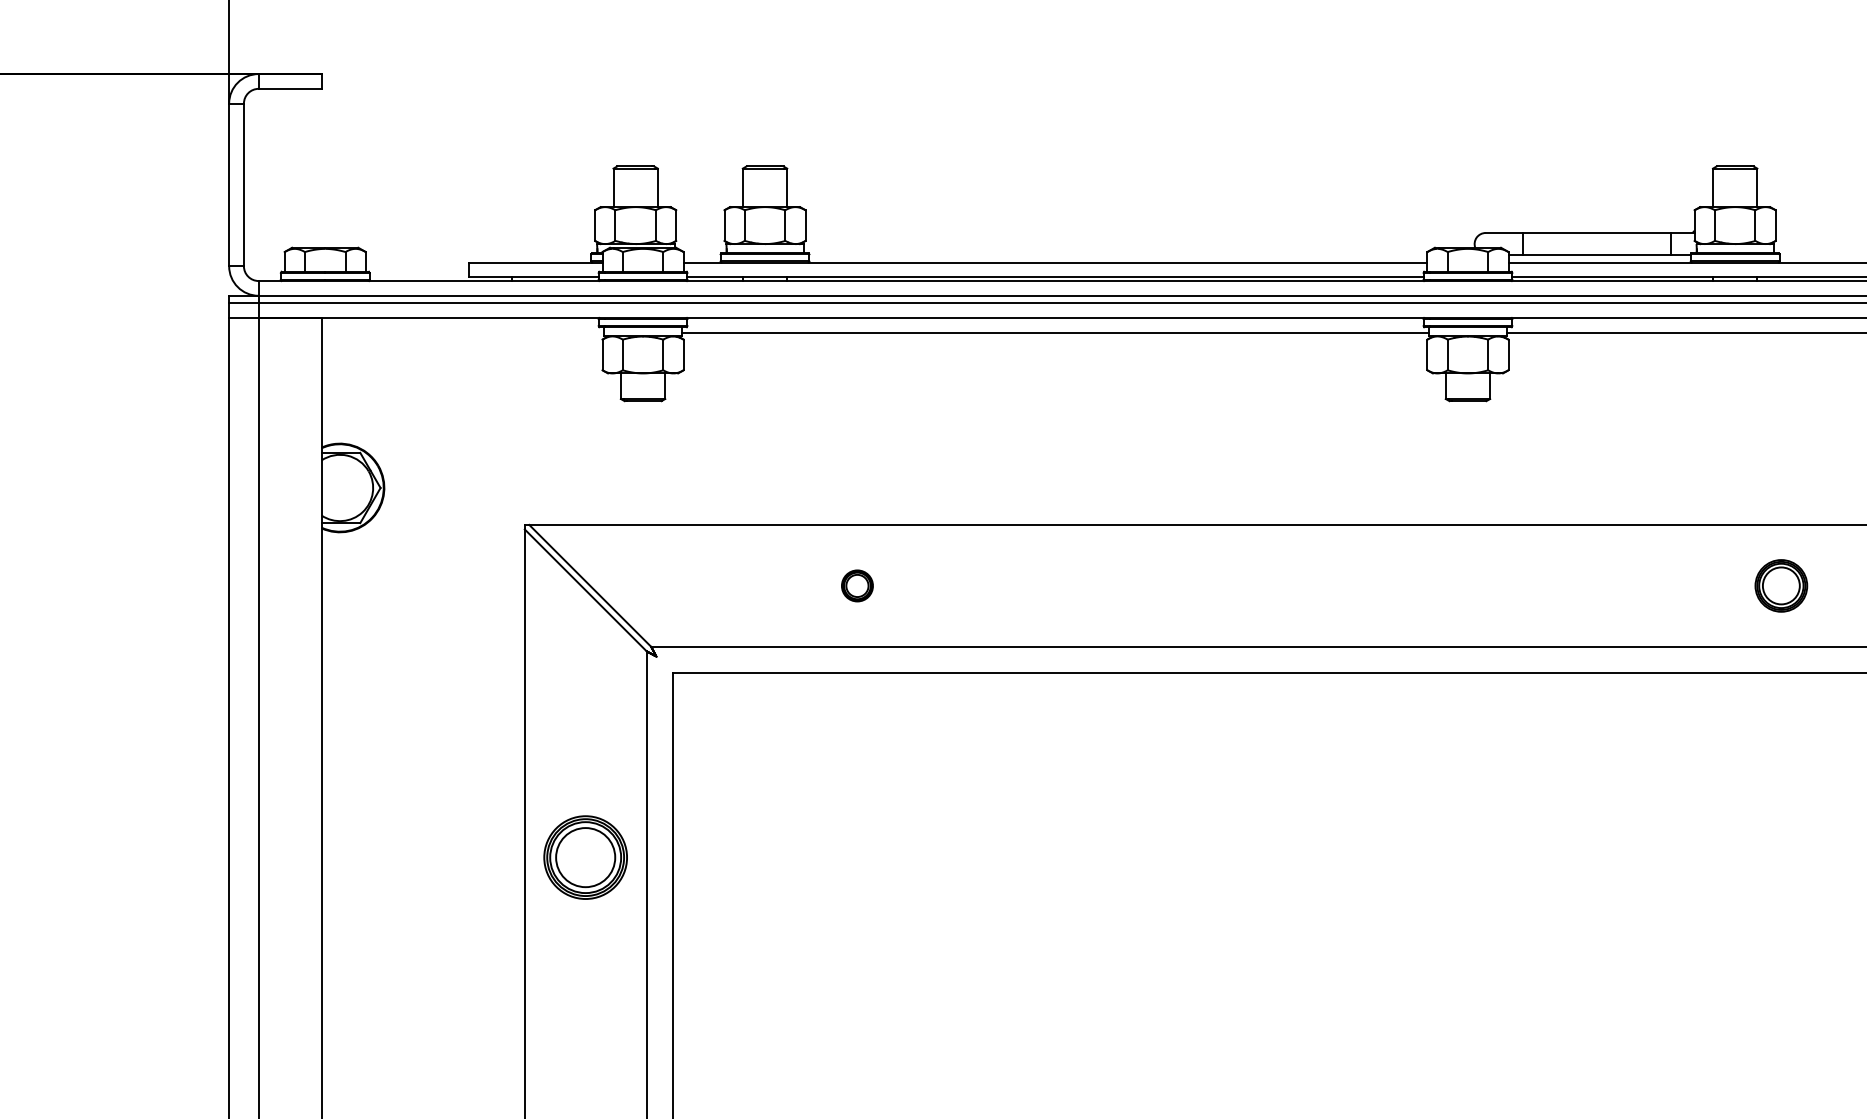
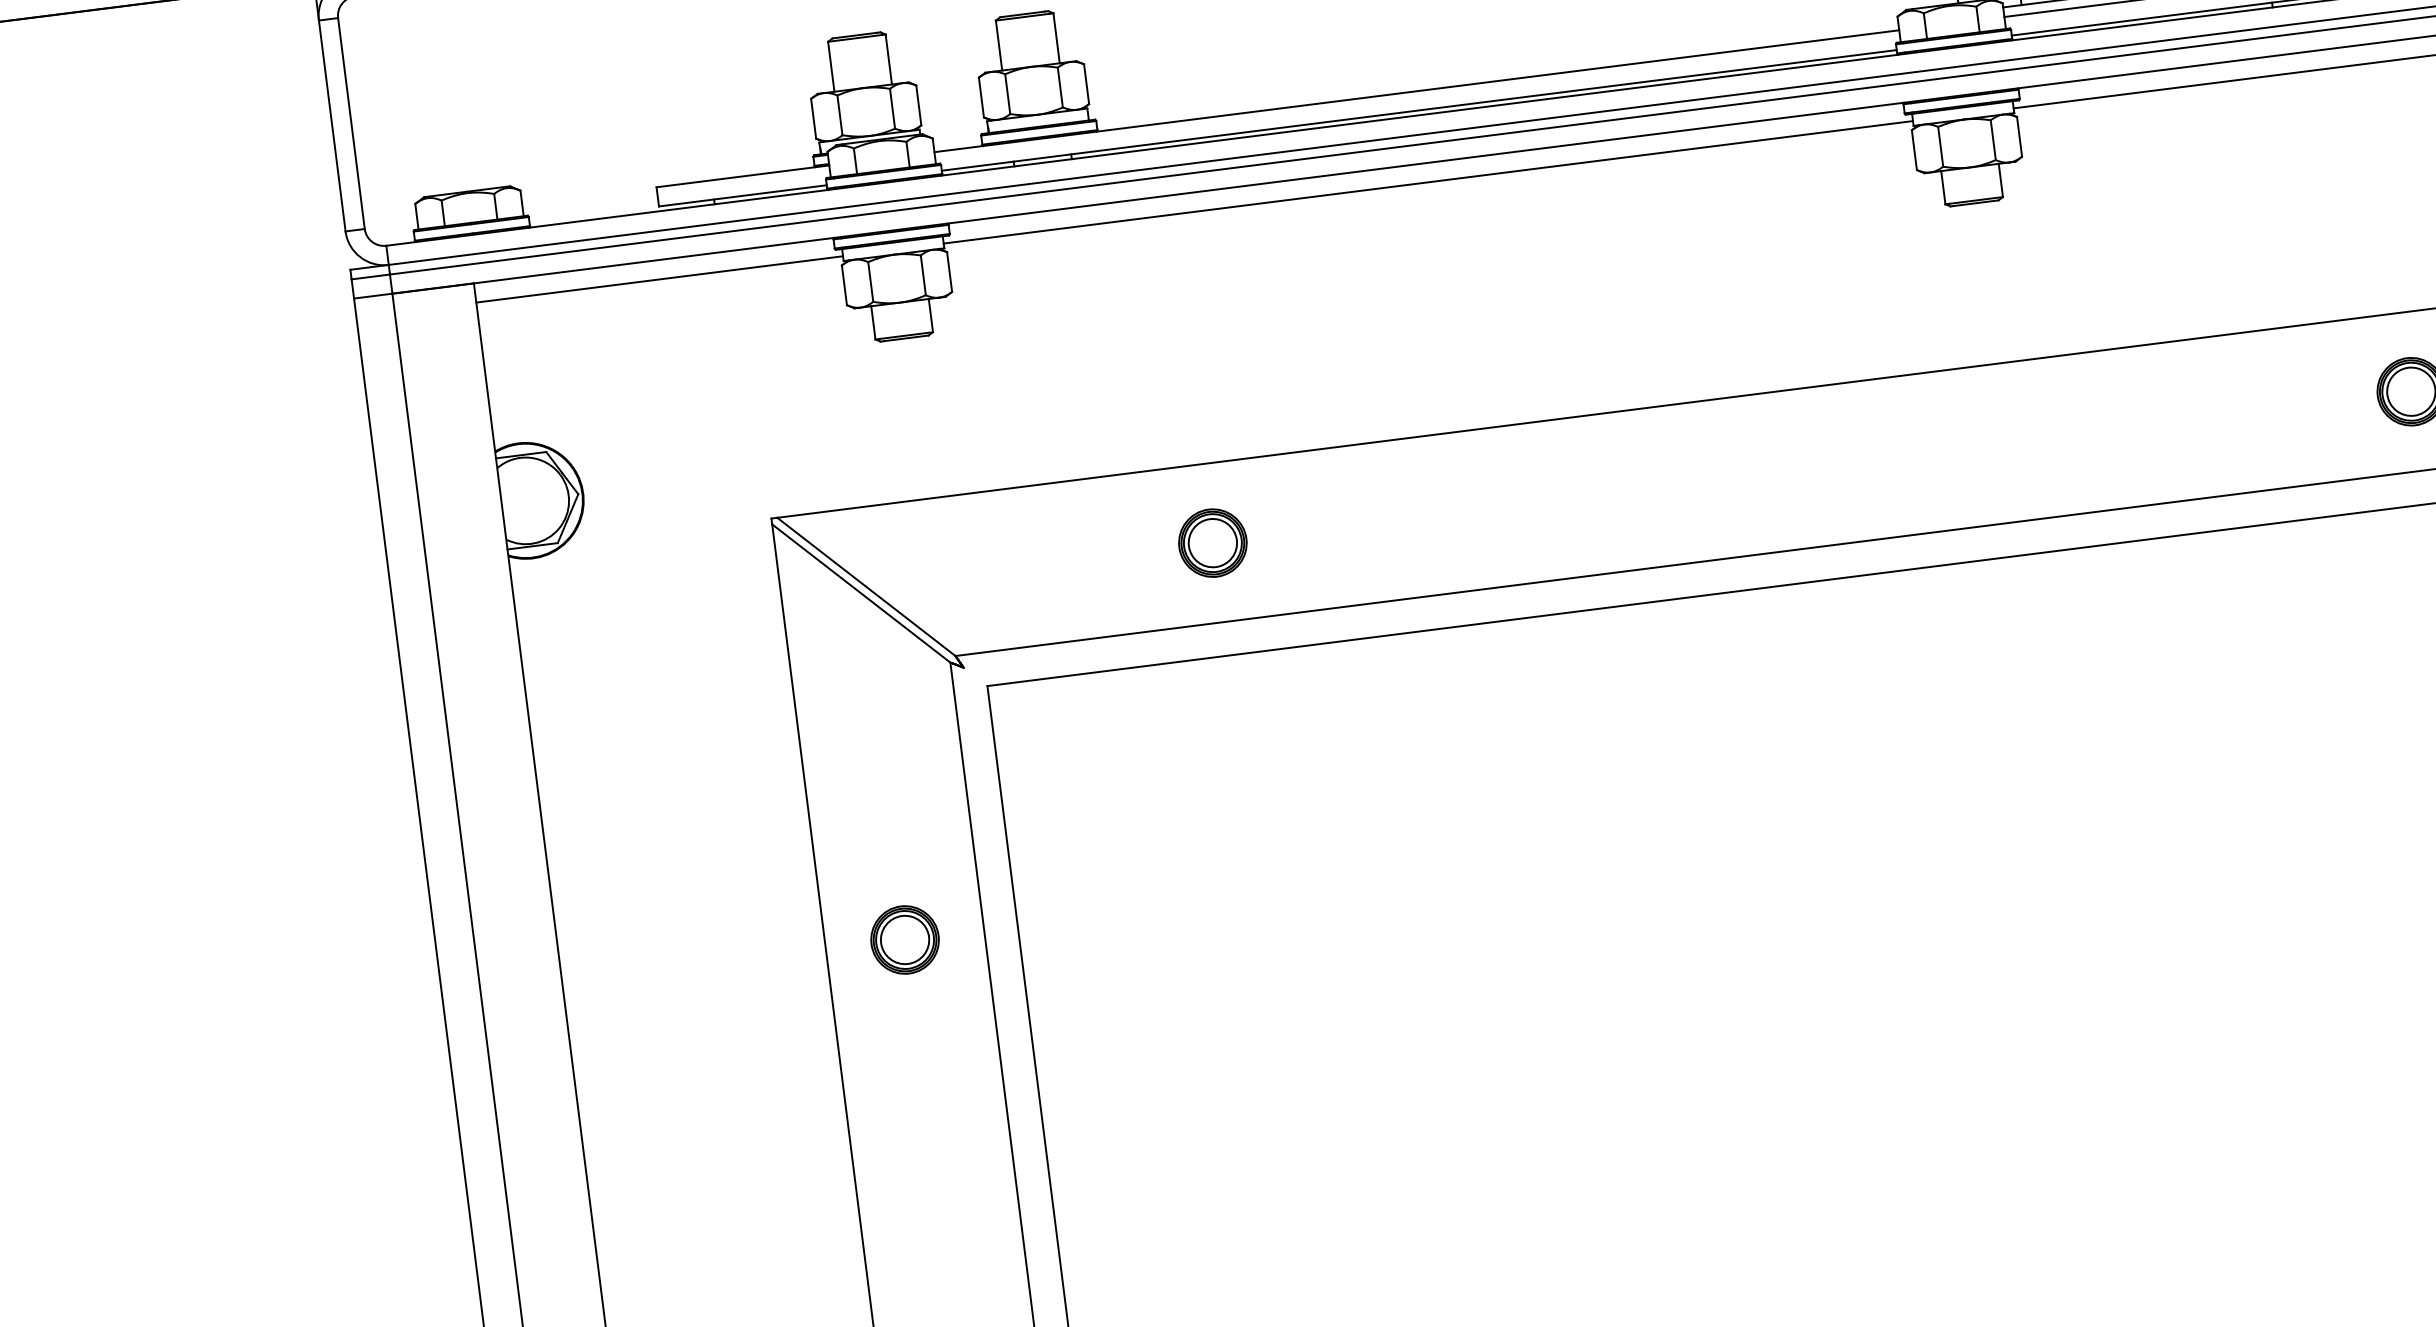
line: (462, 332) -> (659, 279), added
part: (857, 585) -> (1212, 542), size x1.67
part: (585, 857) -> (904, 939), size x0.62

